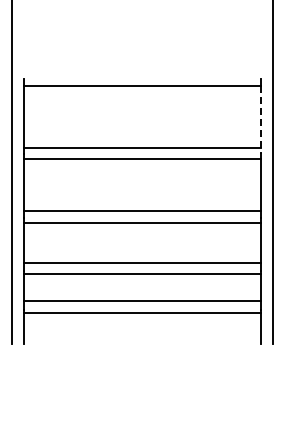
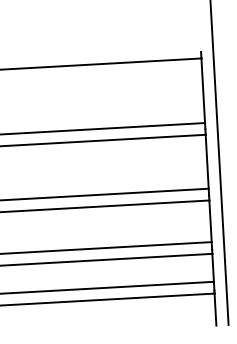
line: (260, 120) -> (203, 94), dashed -> solid

